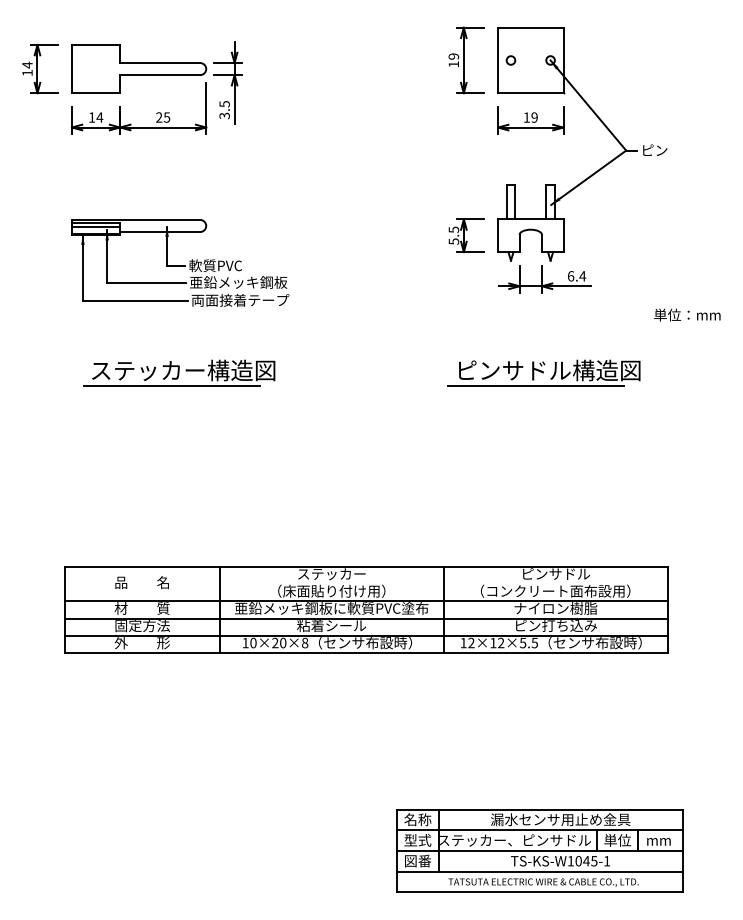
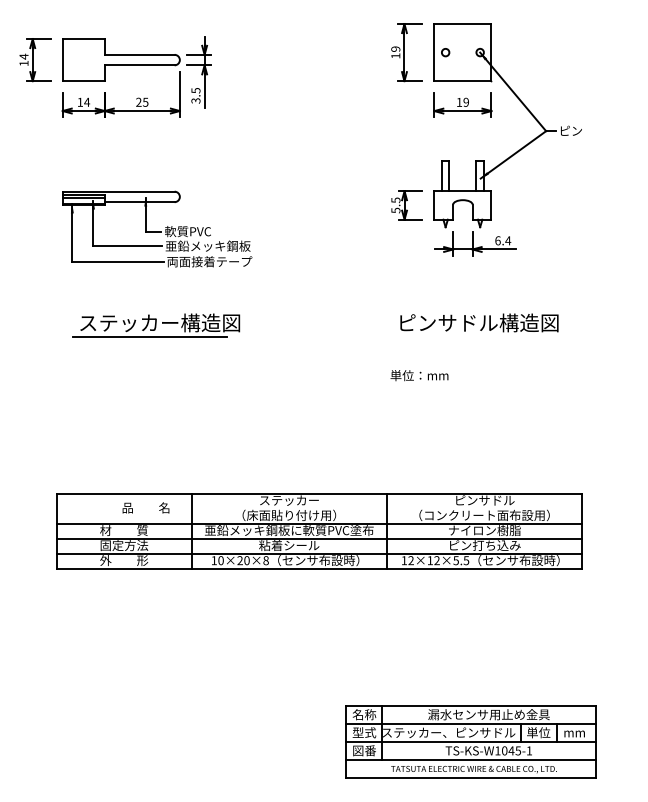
text: (687, 314) -> (419, 375), moved
line: (536, 386) -> (467, 336), removed
text: (141, 582) -> (145, 507), moved

